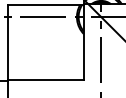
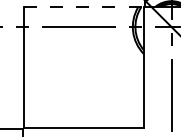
line: (46, 4) -> (84, 6), solid -> dashed

